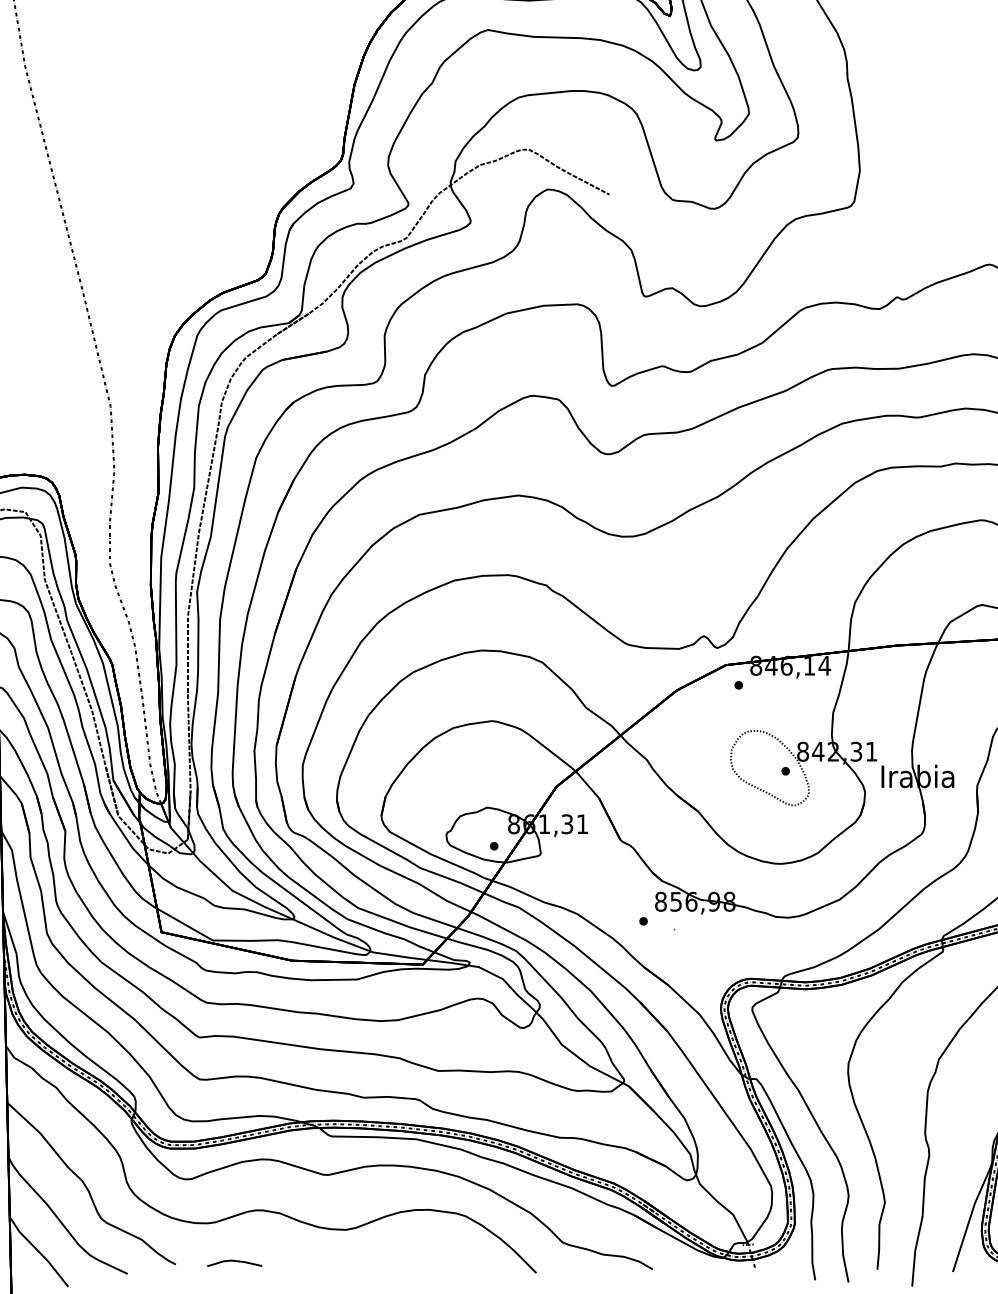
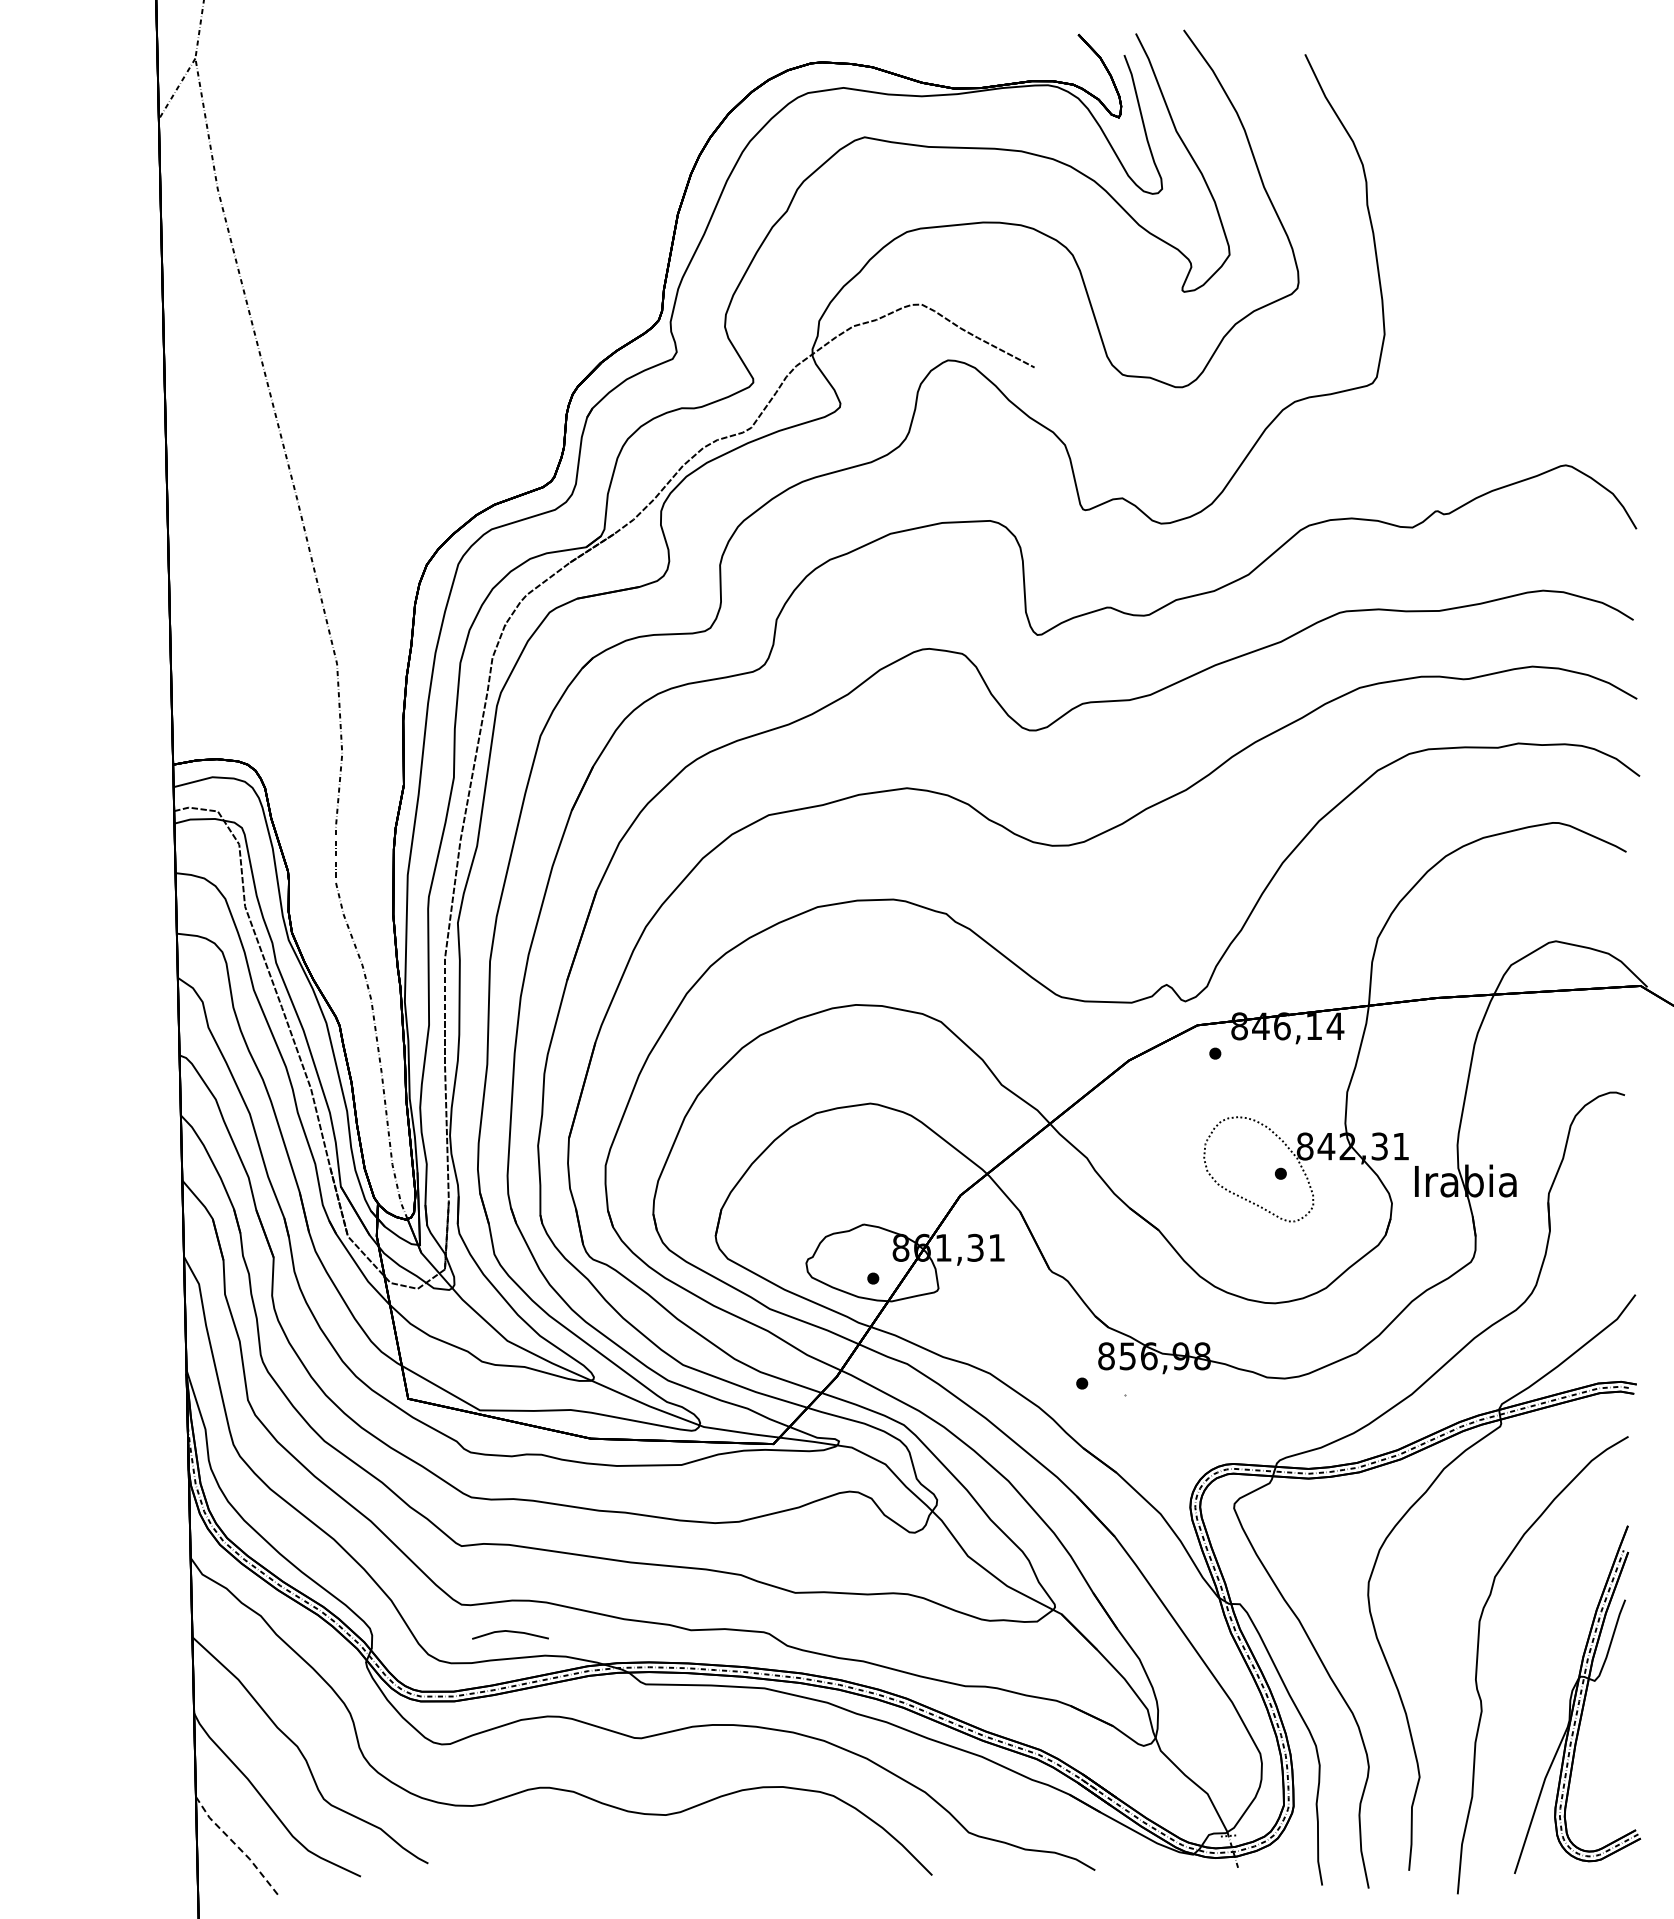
line: (38, 1251) -> (236, 1845), solid -> dashed
line: (234, 1261) -> (510, 1632), moved

